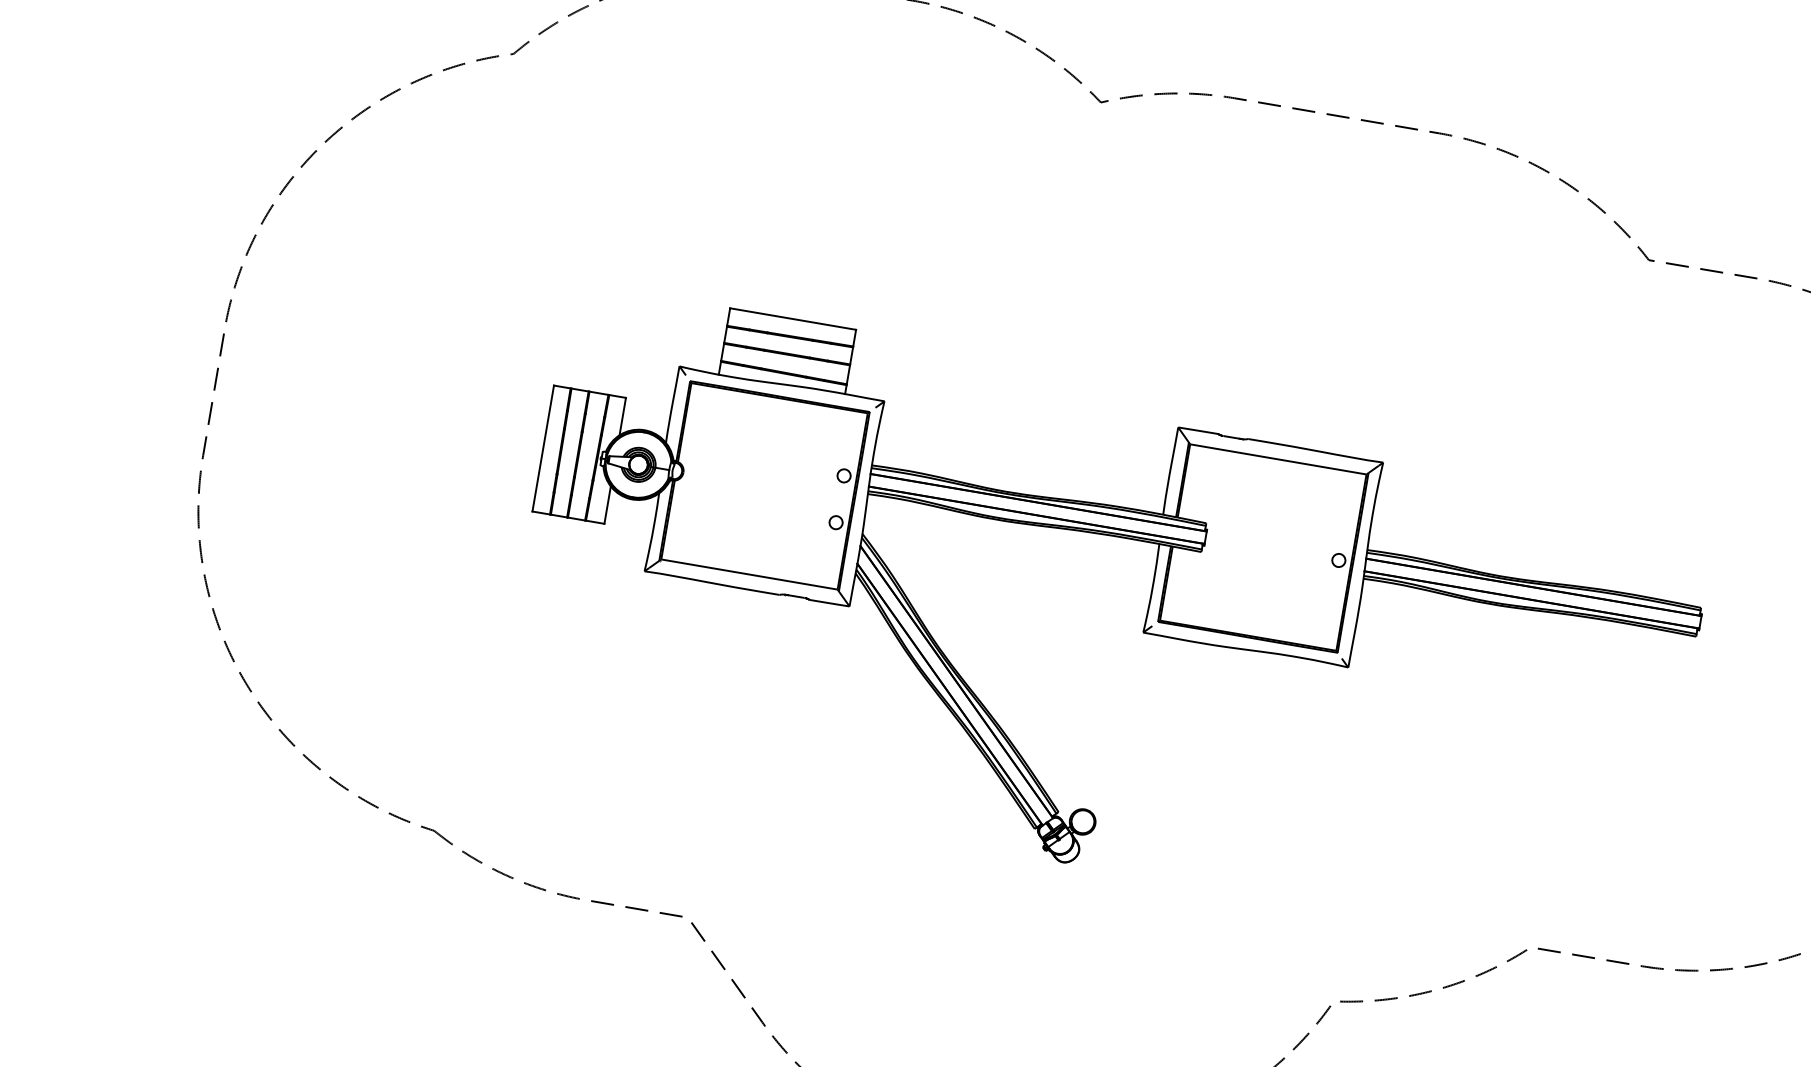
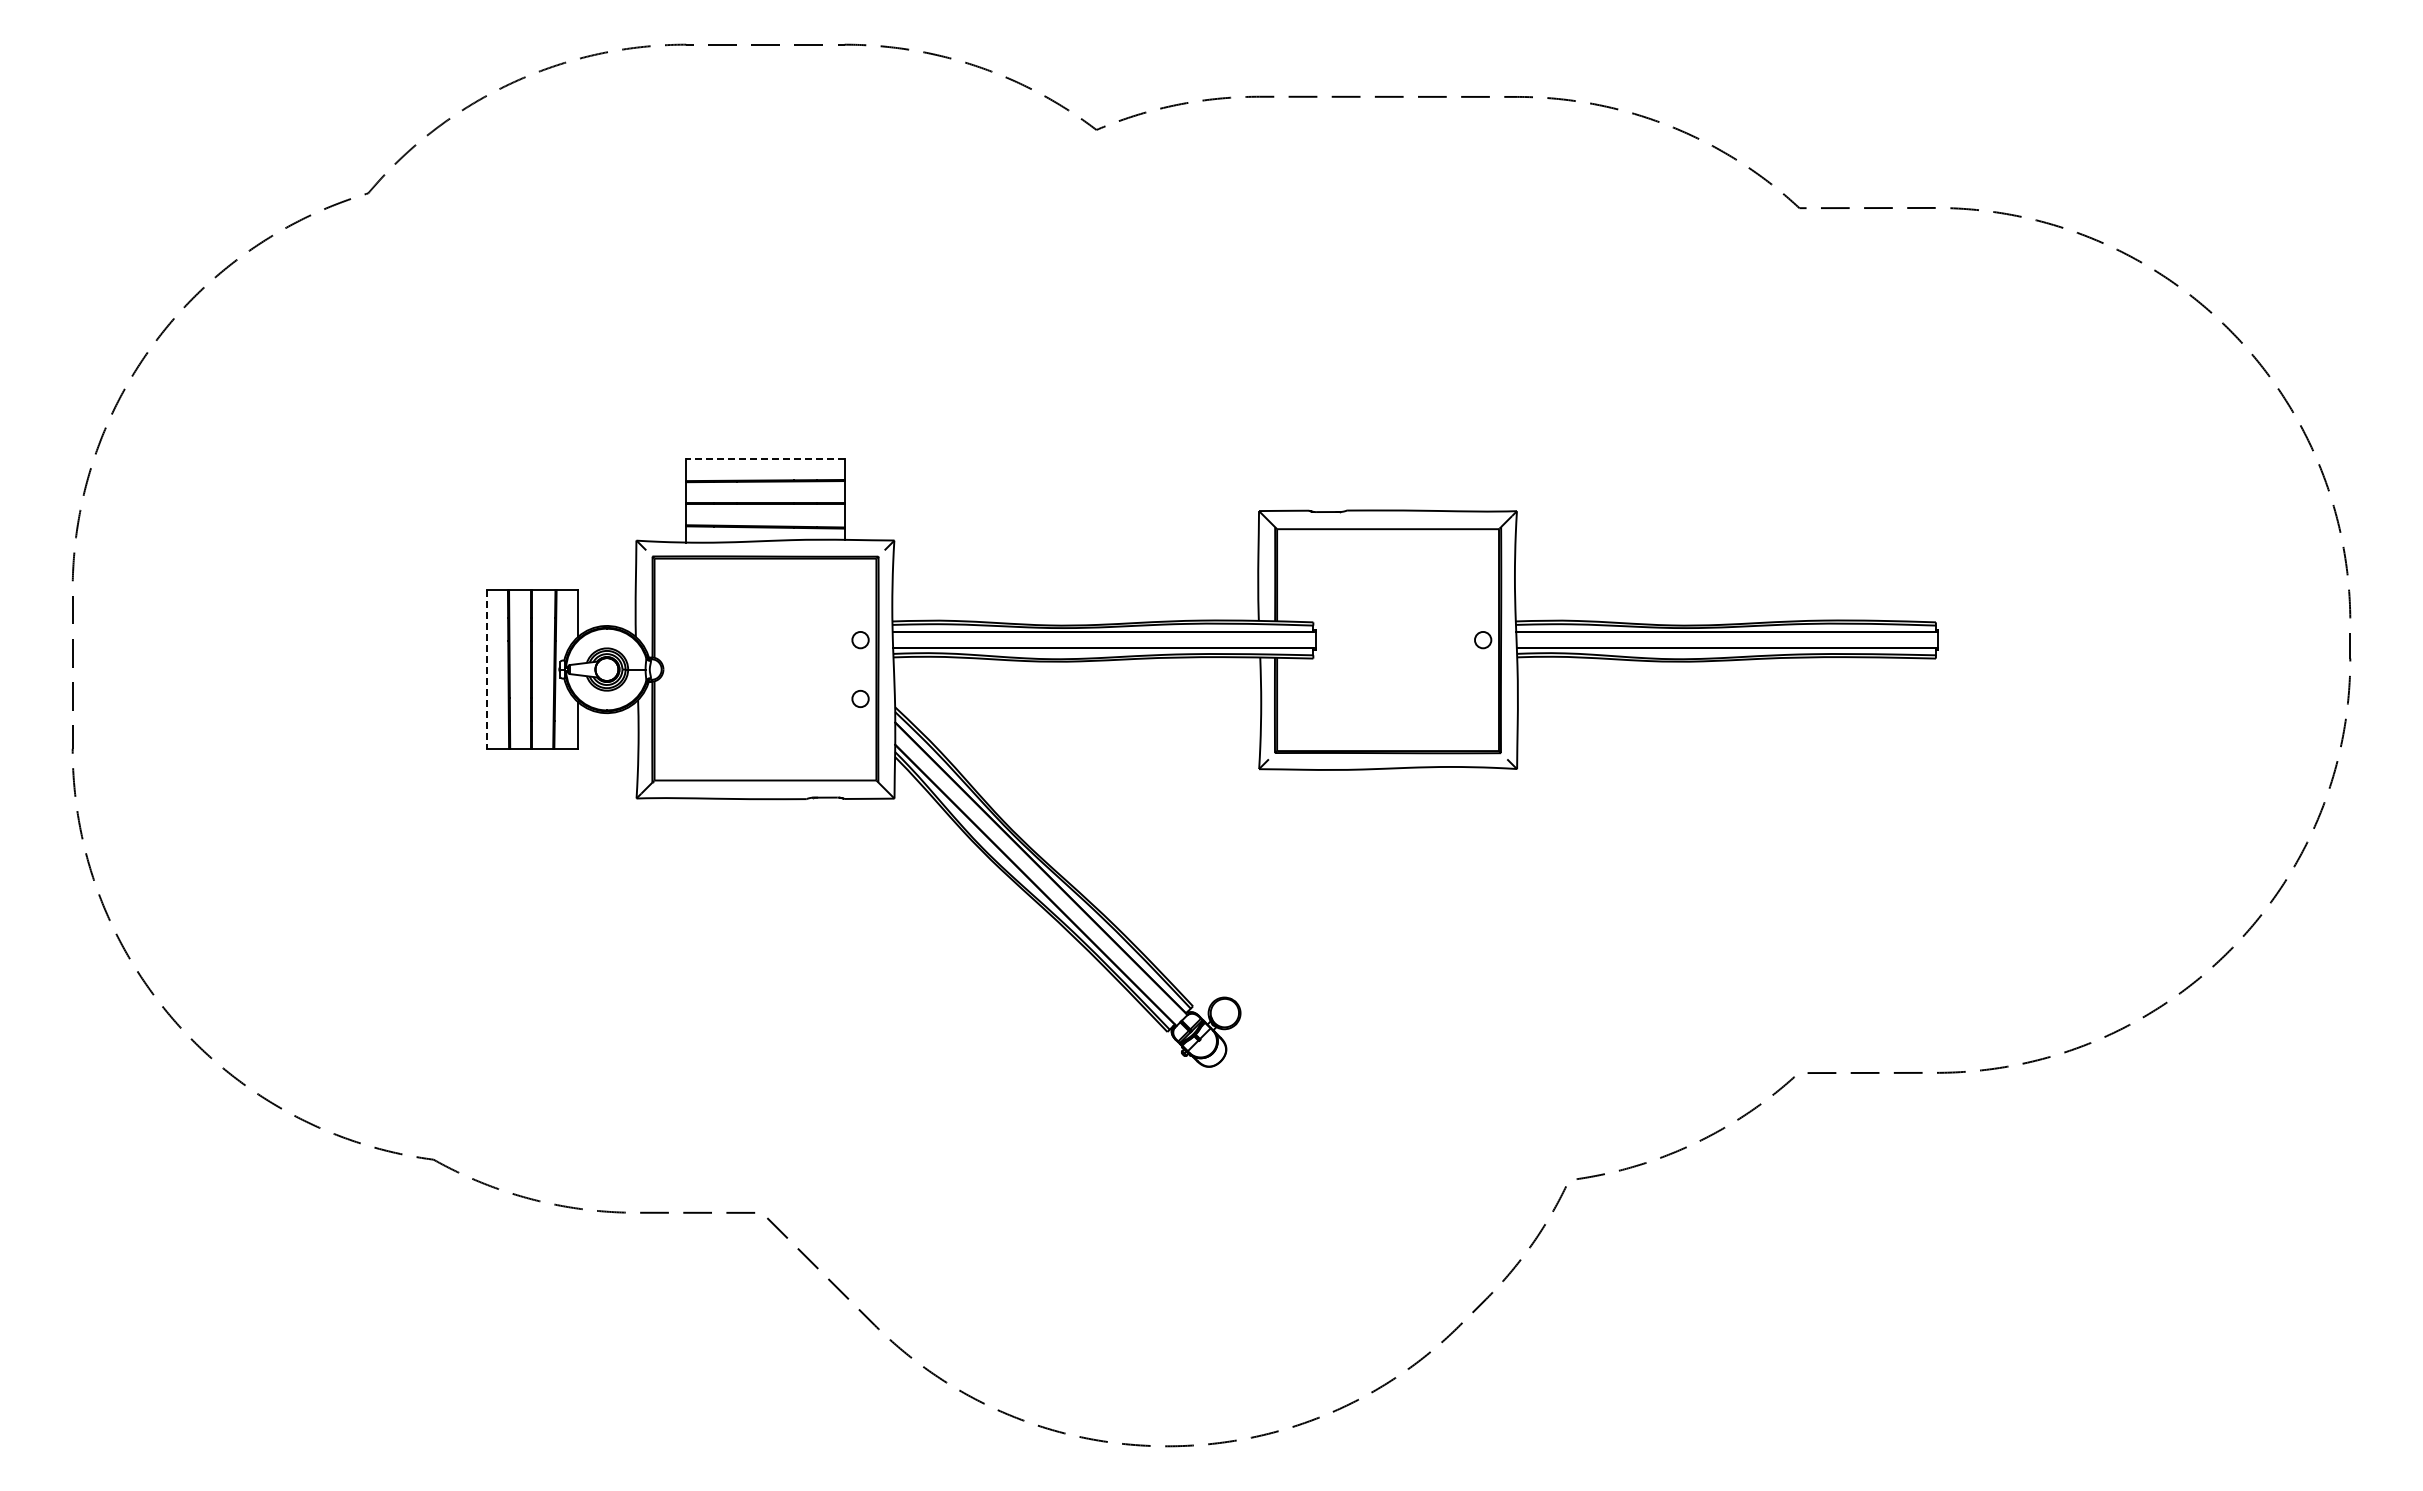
line: (792, 319) -> (764, 459), solid -> dashed
line: (543, 449) -> (487, 670), solid -> dashed

